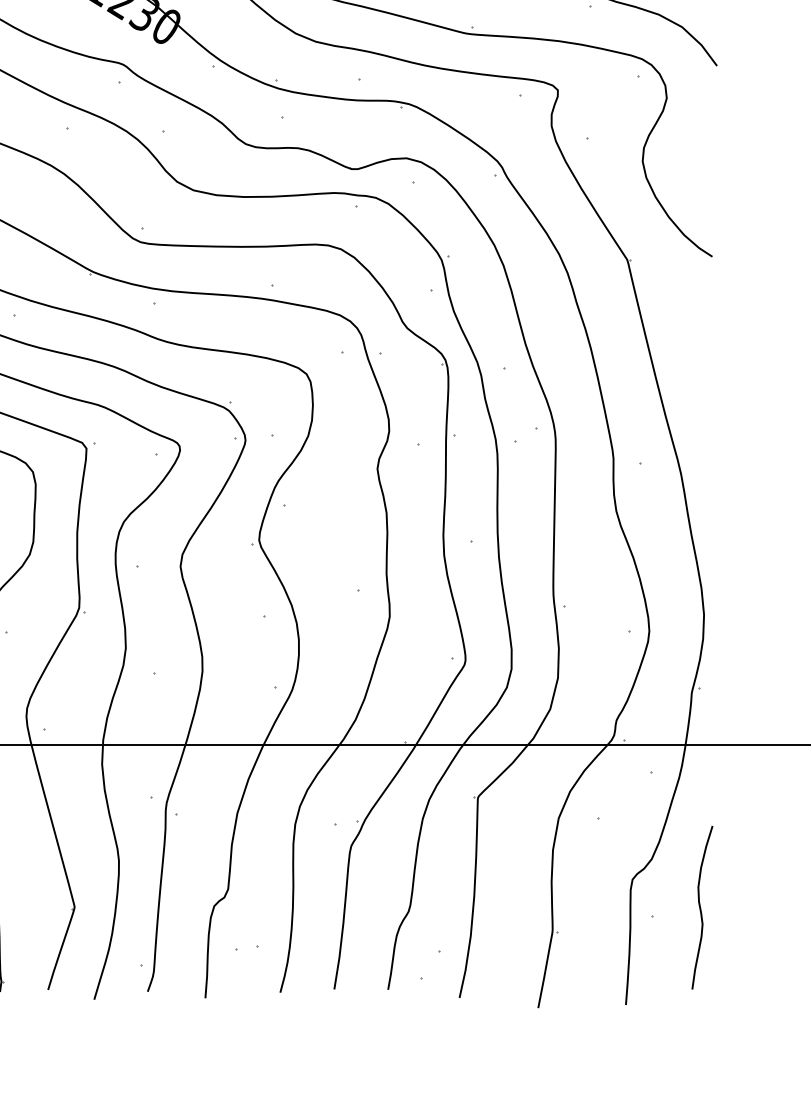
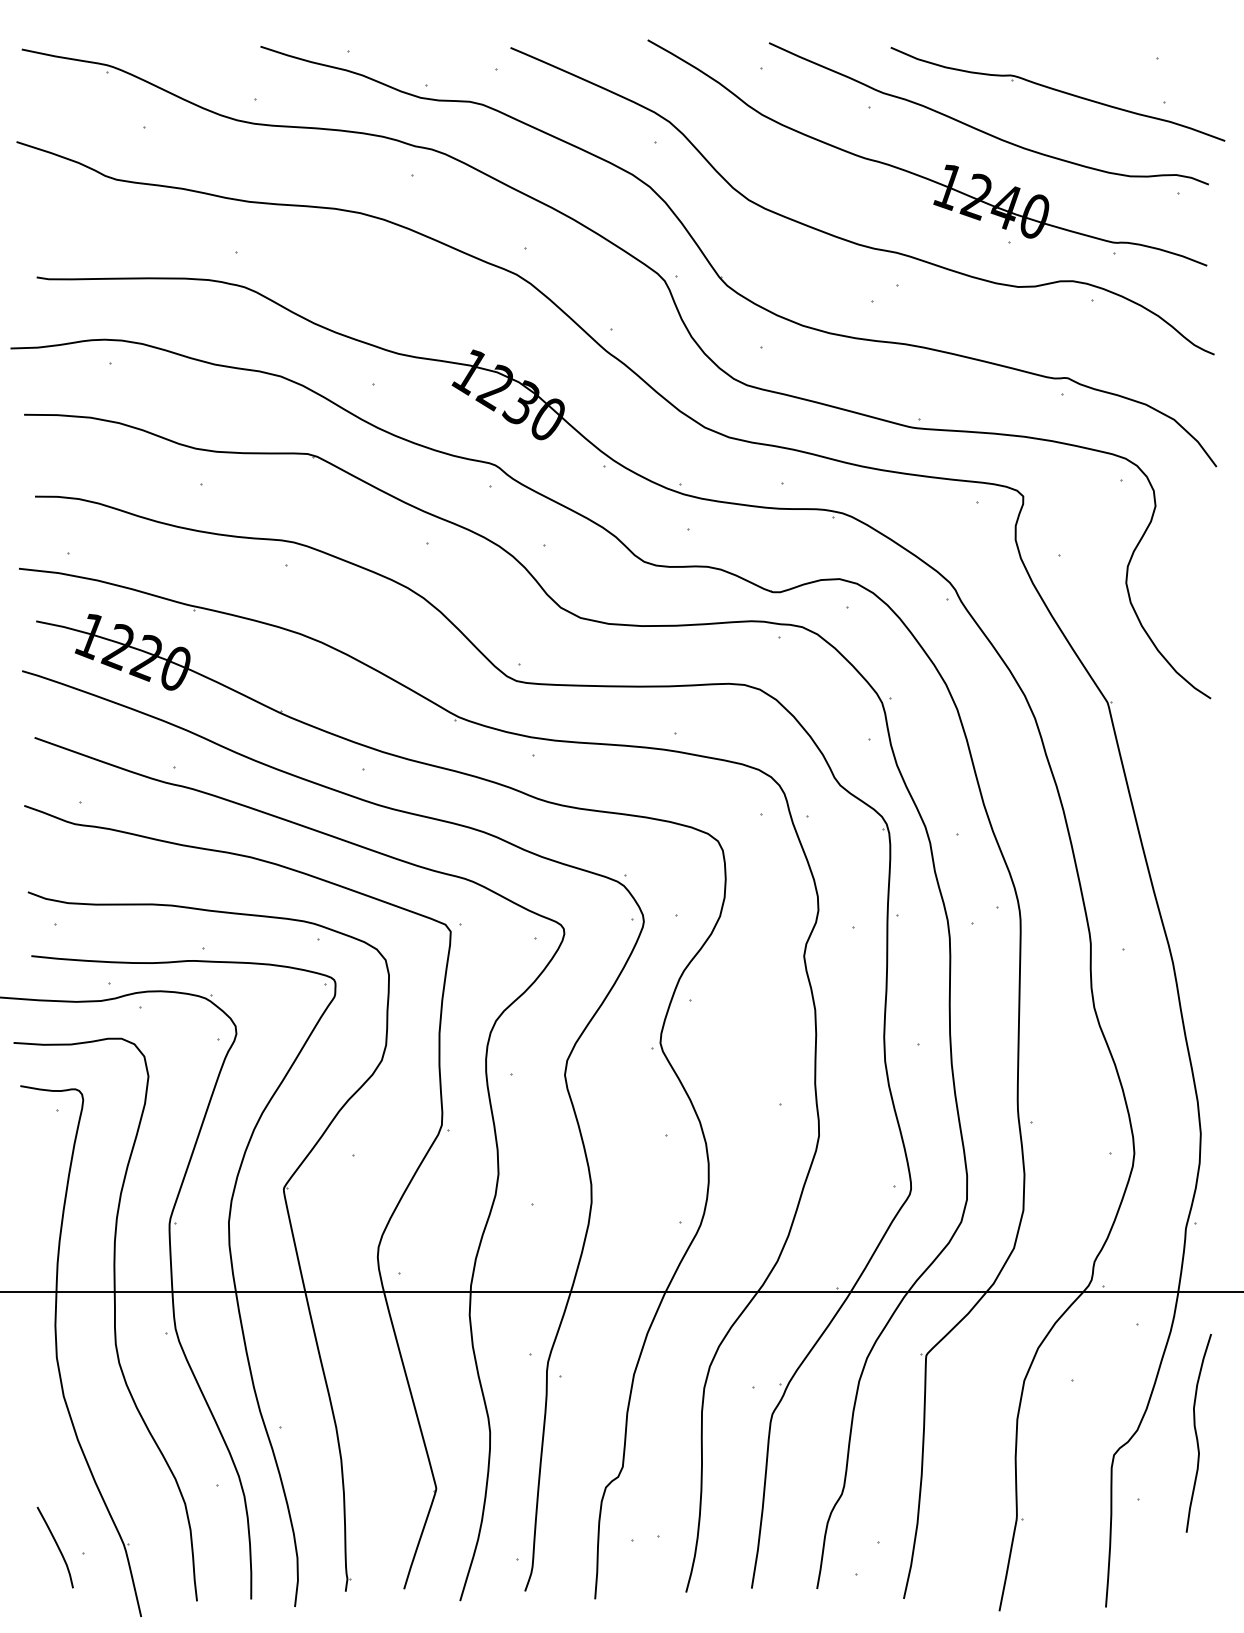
curve: (700, 907) -> (1196, 1432), moved

